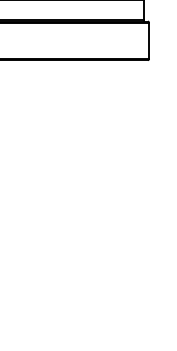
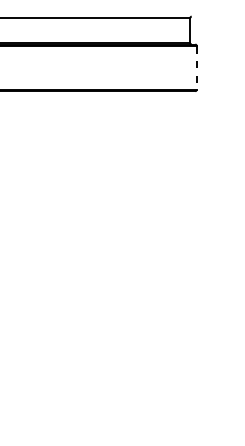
line: (148, 40) -> (196, 67), solid -> dashed

